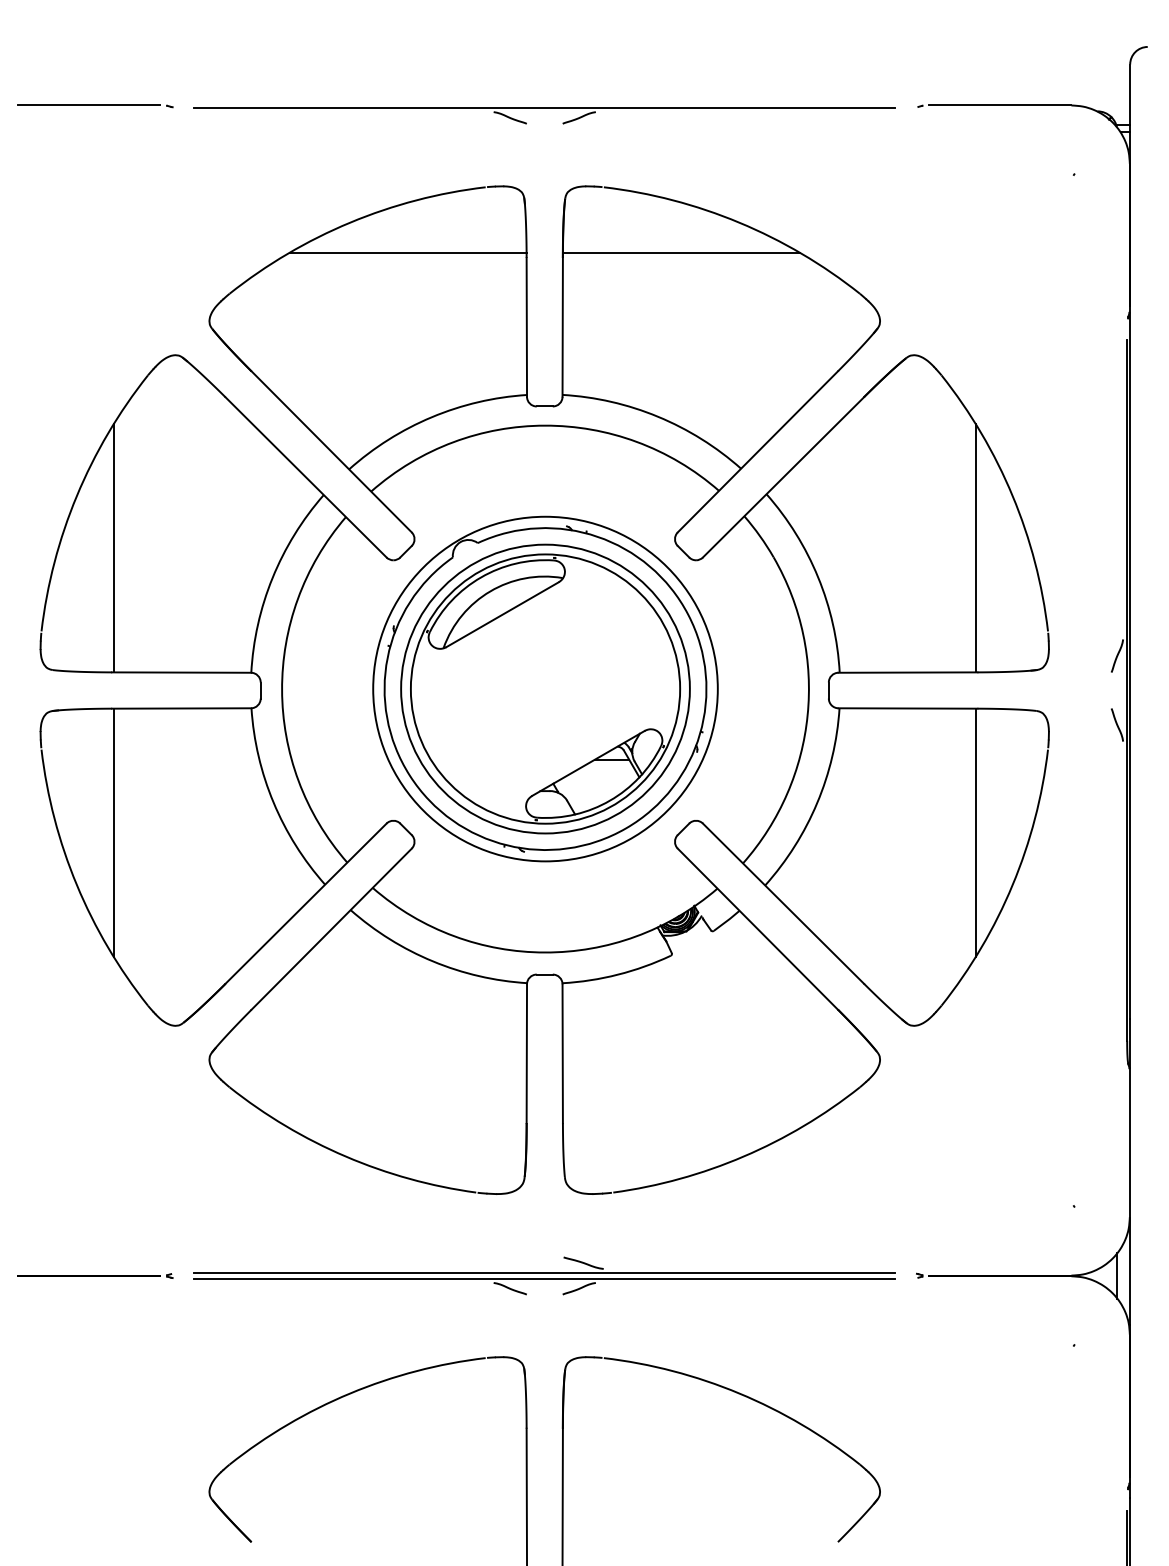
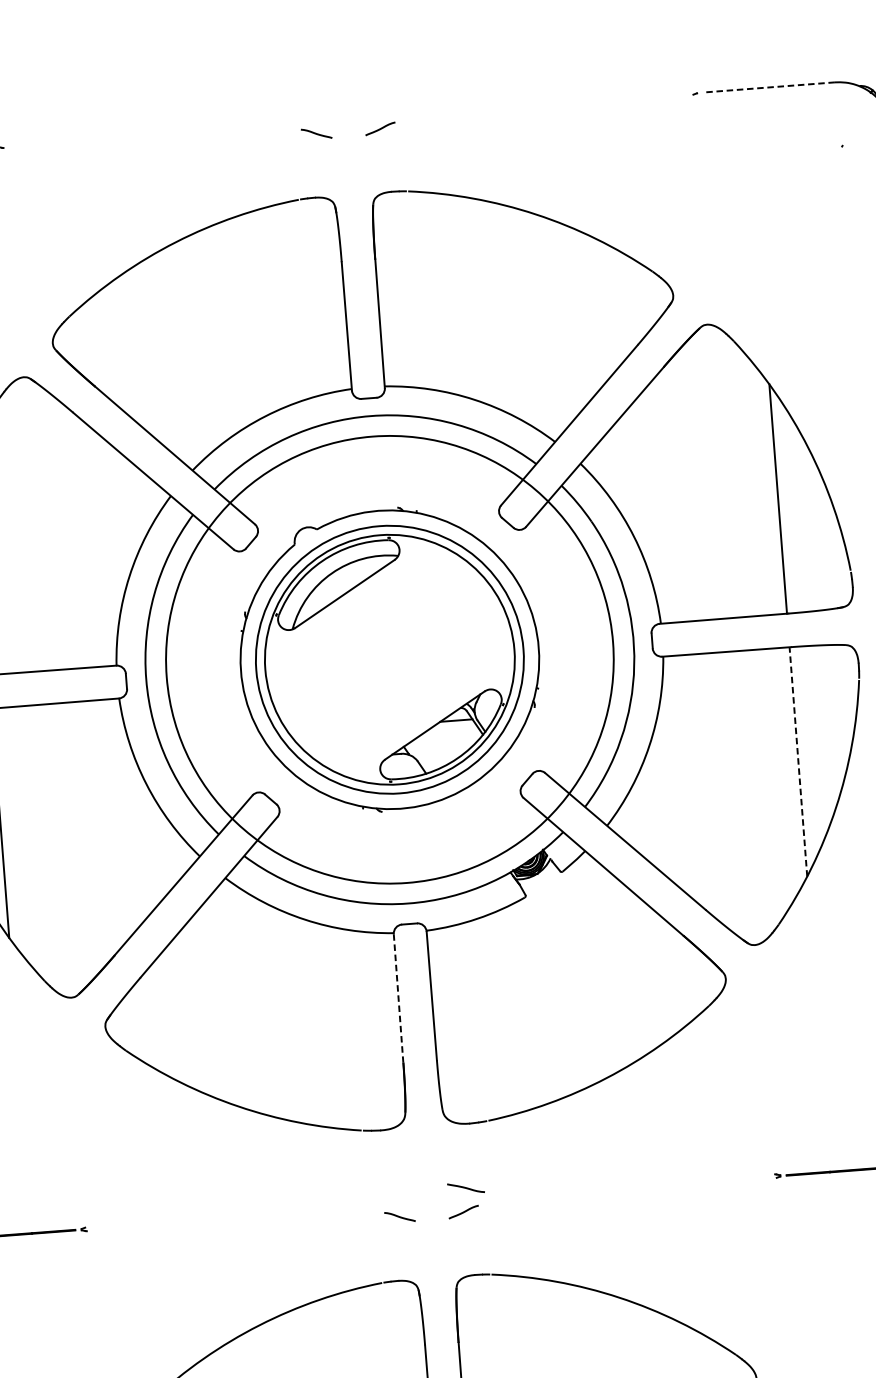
line: (999, 105) -> (768, 87), solid -> dashed
line: (544, 108) -> (347, 122), removed
line: (407, 252) -> (231, 265), removed
line: (680, 252) -> (483, 246), removed
circle: (545, 688) -> (389, 659), size x1.4
line: (976, 832) -> (798, 761), solid -> dashed
line: (526, 1054) -> (398, 999), solid -> dashed
line: (544, 1273) -> (430, 1200), removed
line: (544, 1278) -> (430, 1205), removed

